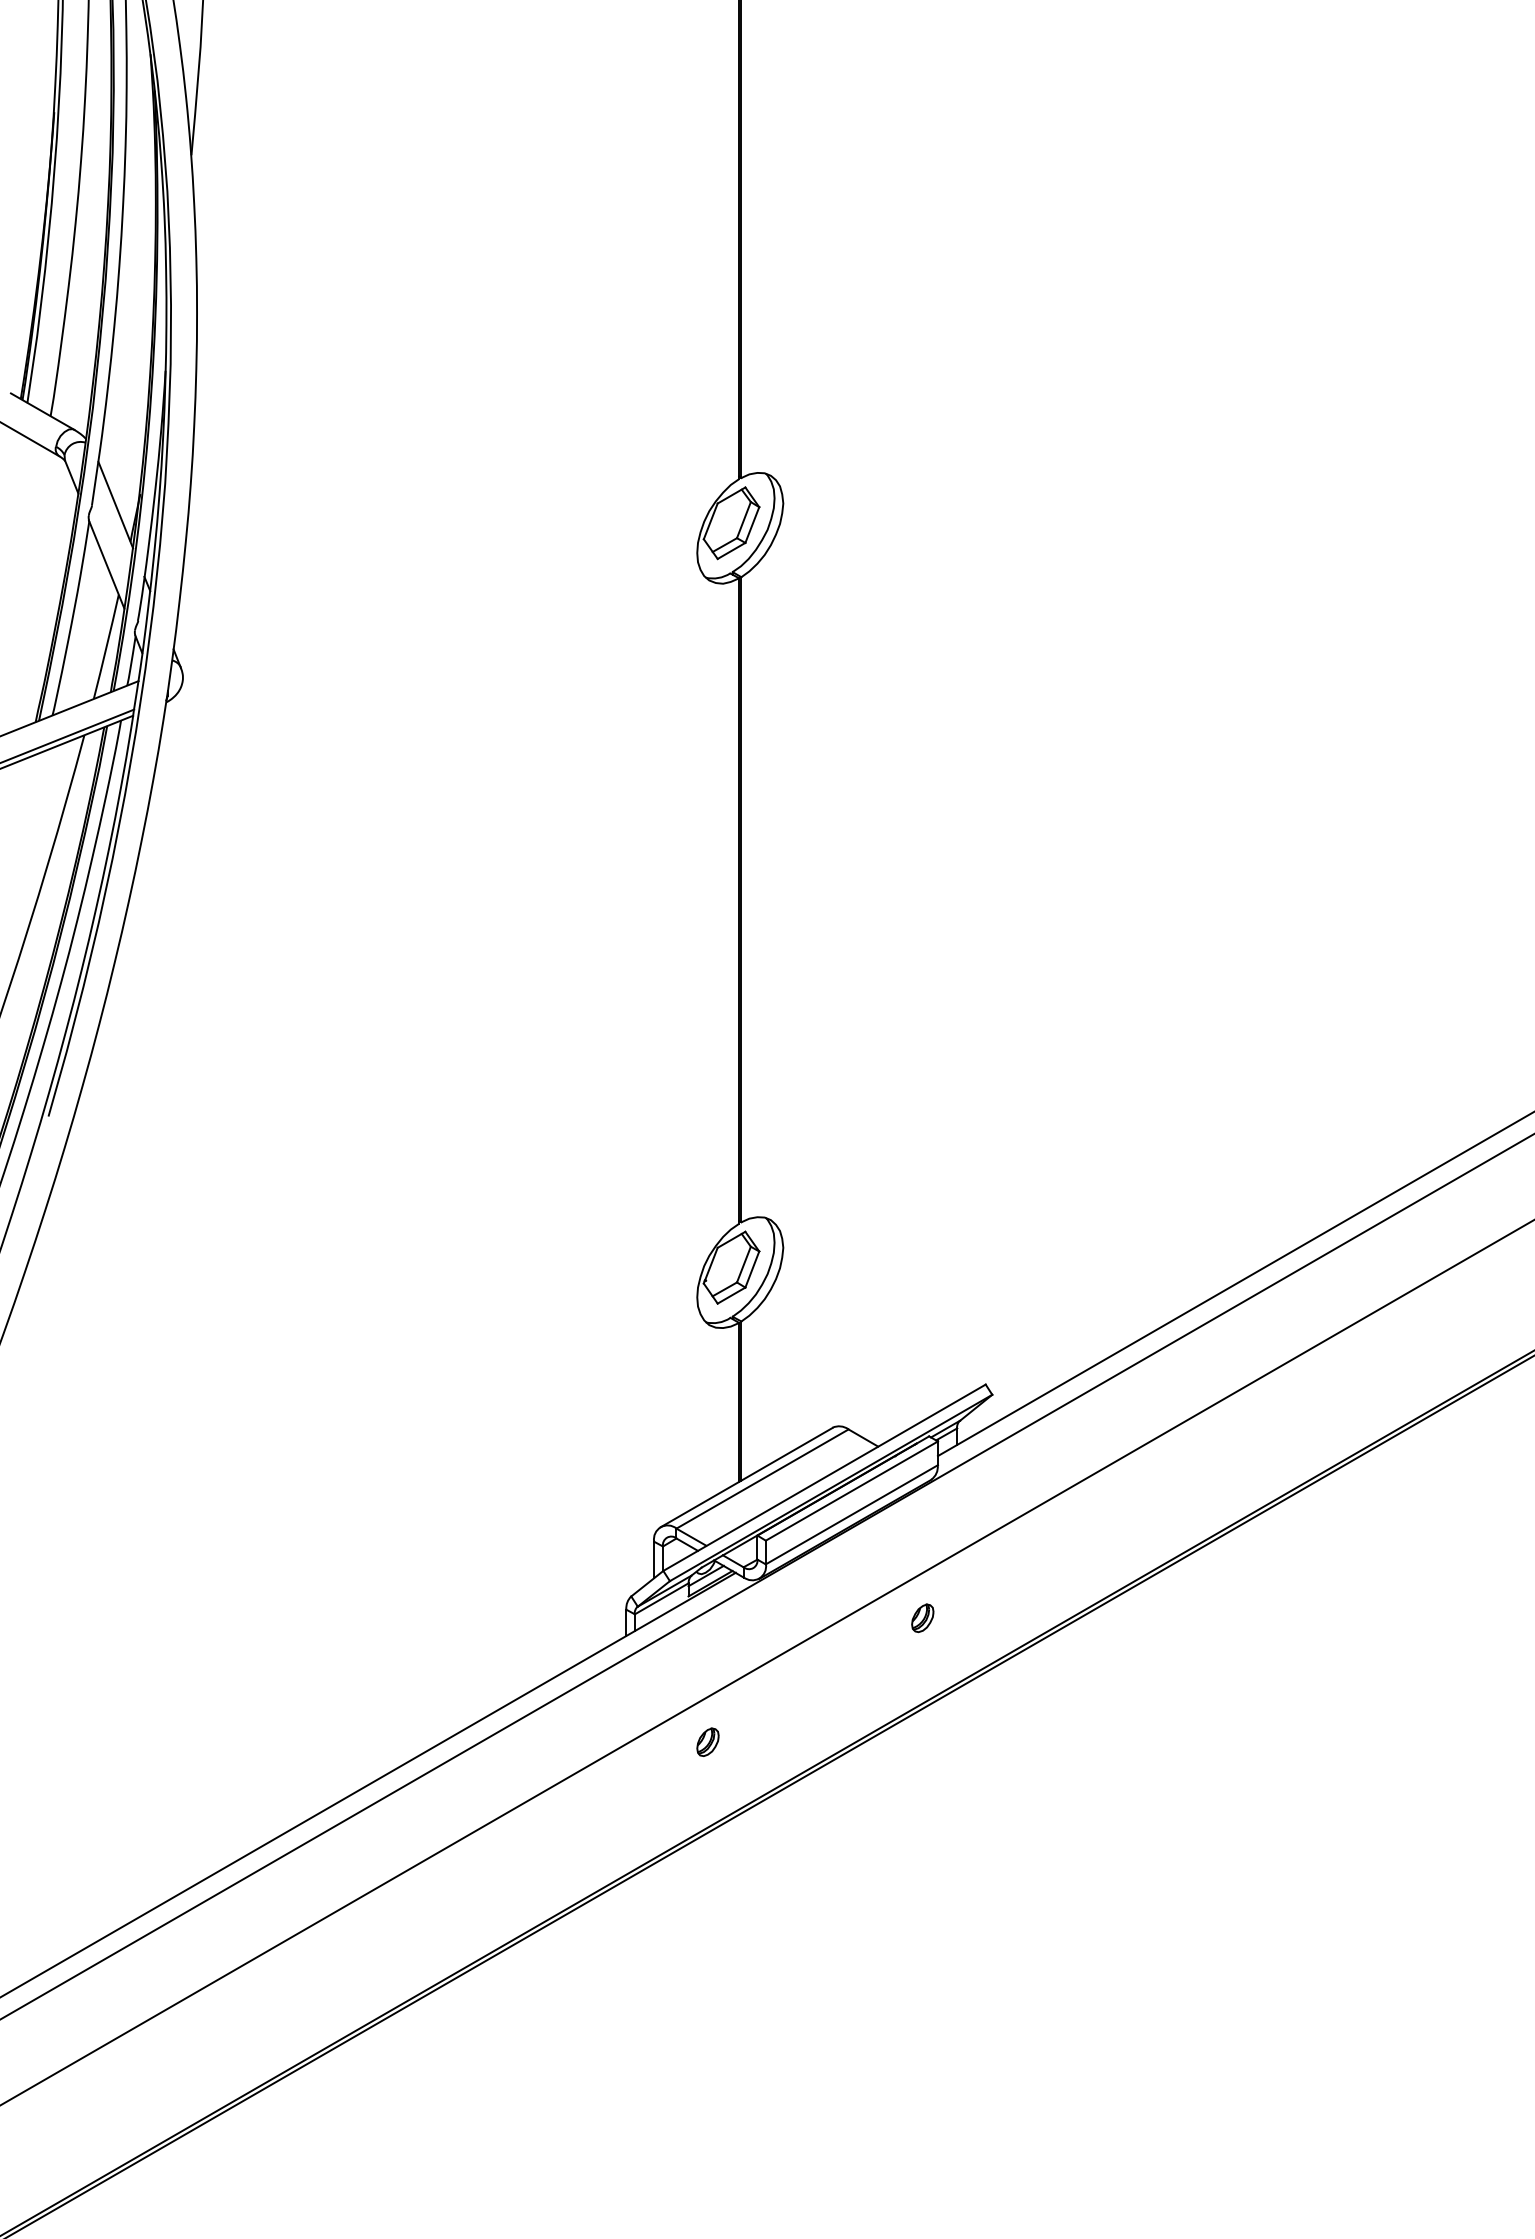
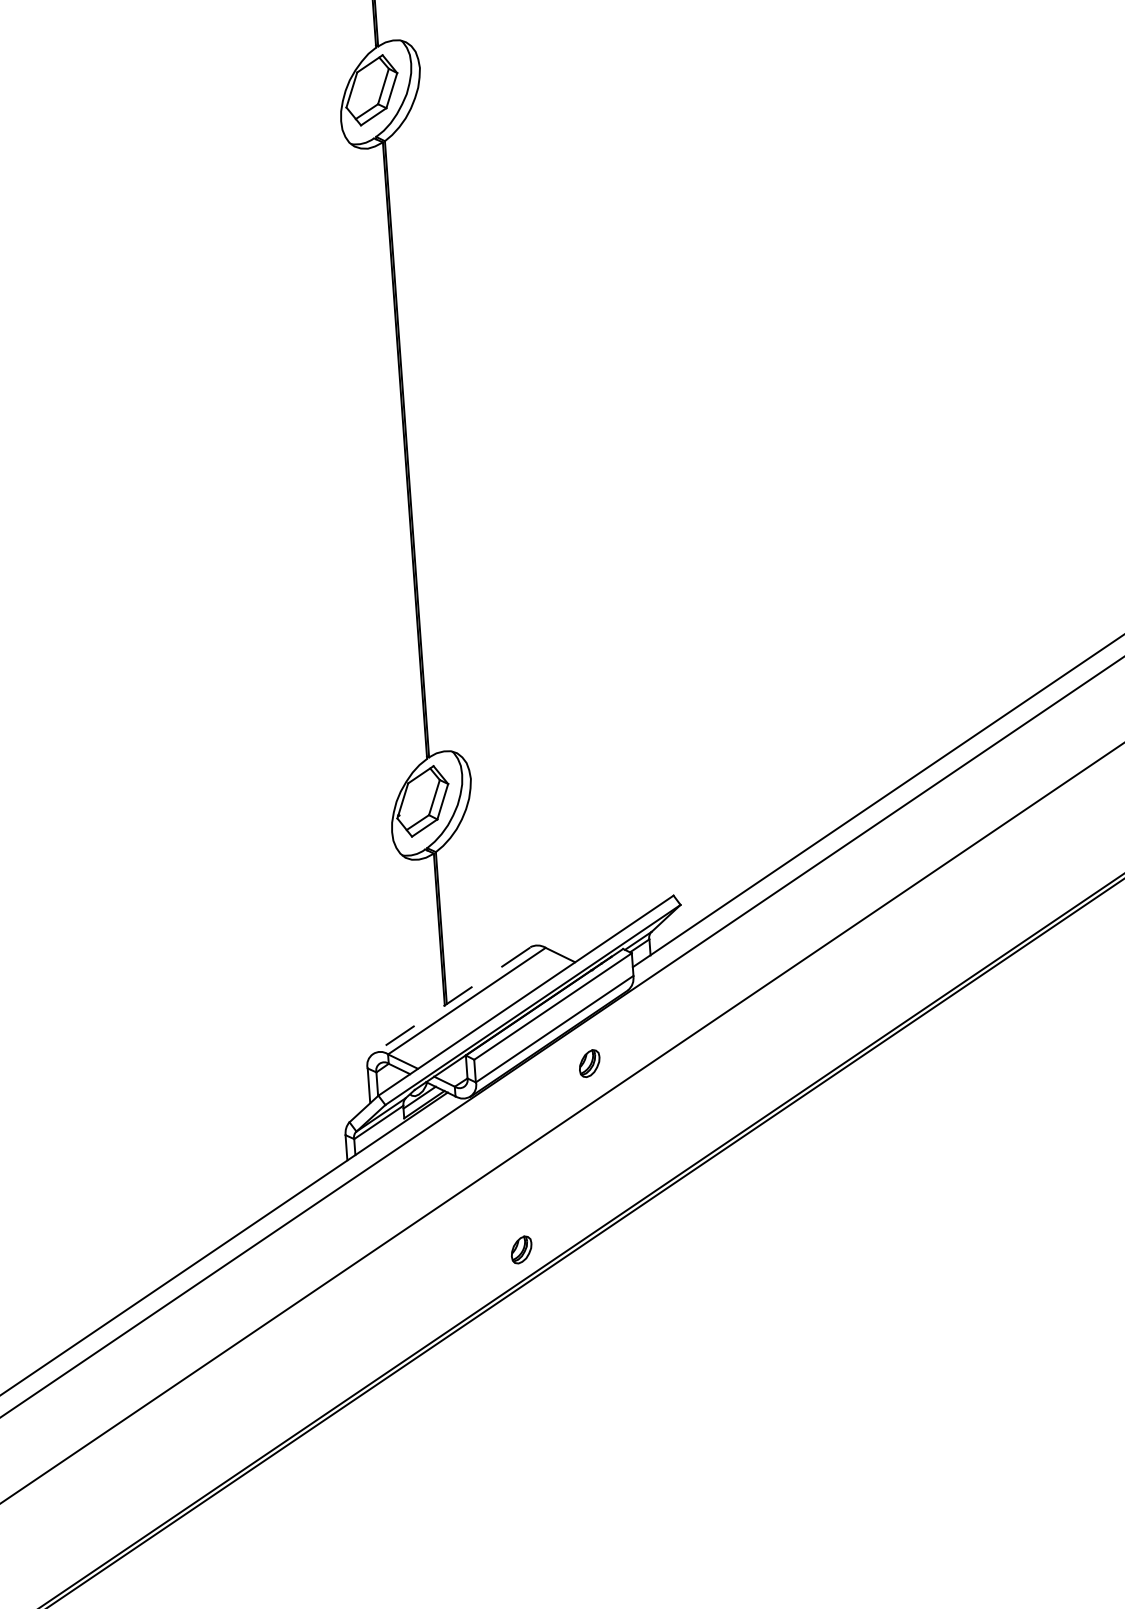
line: (746, 1477) -> (451, 1000), solid -> dashed
part: (922, 1618) -> (589, 1063), moved
part: (707, 1741) -> (521, 1249), moved

